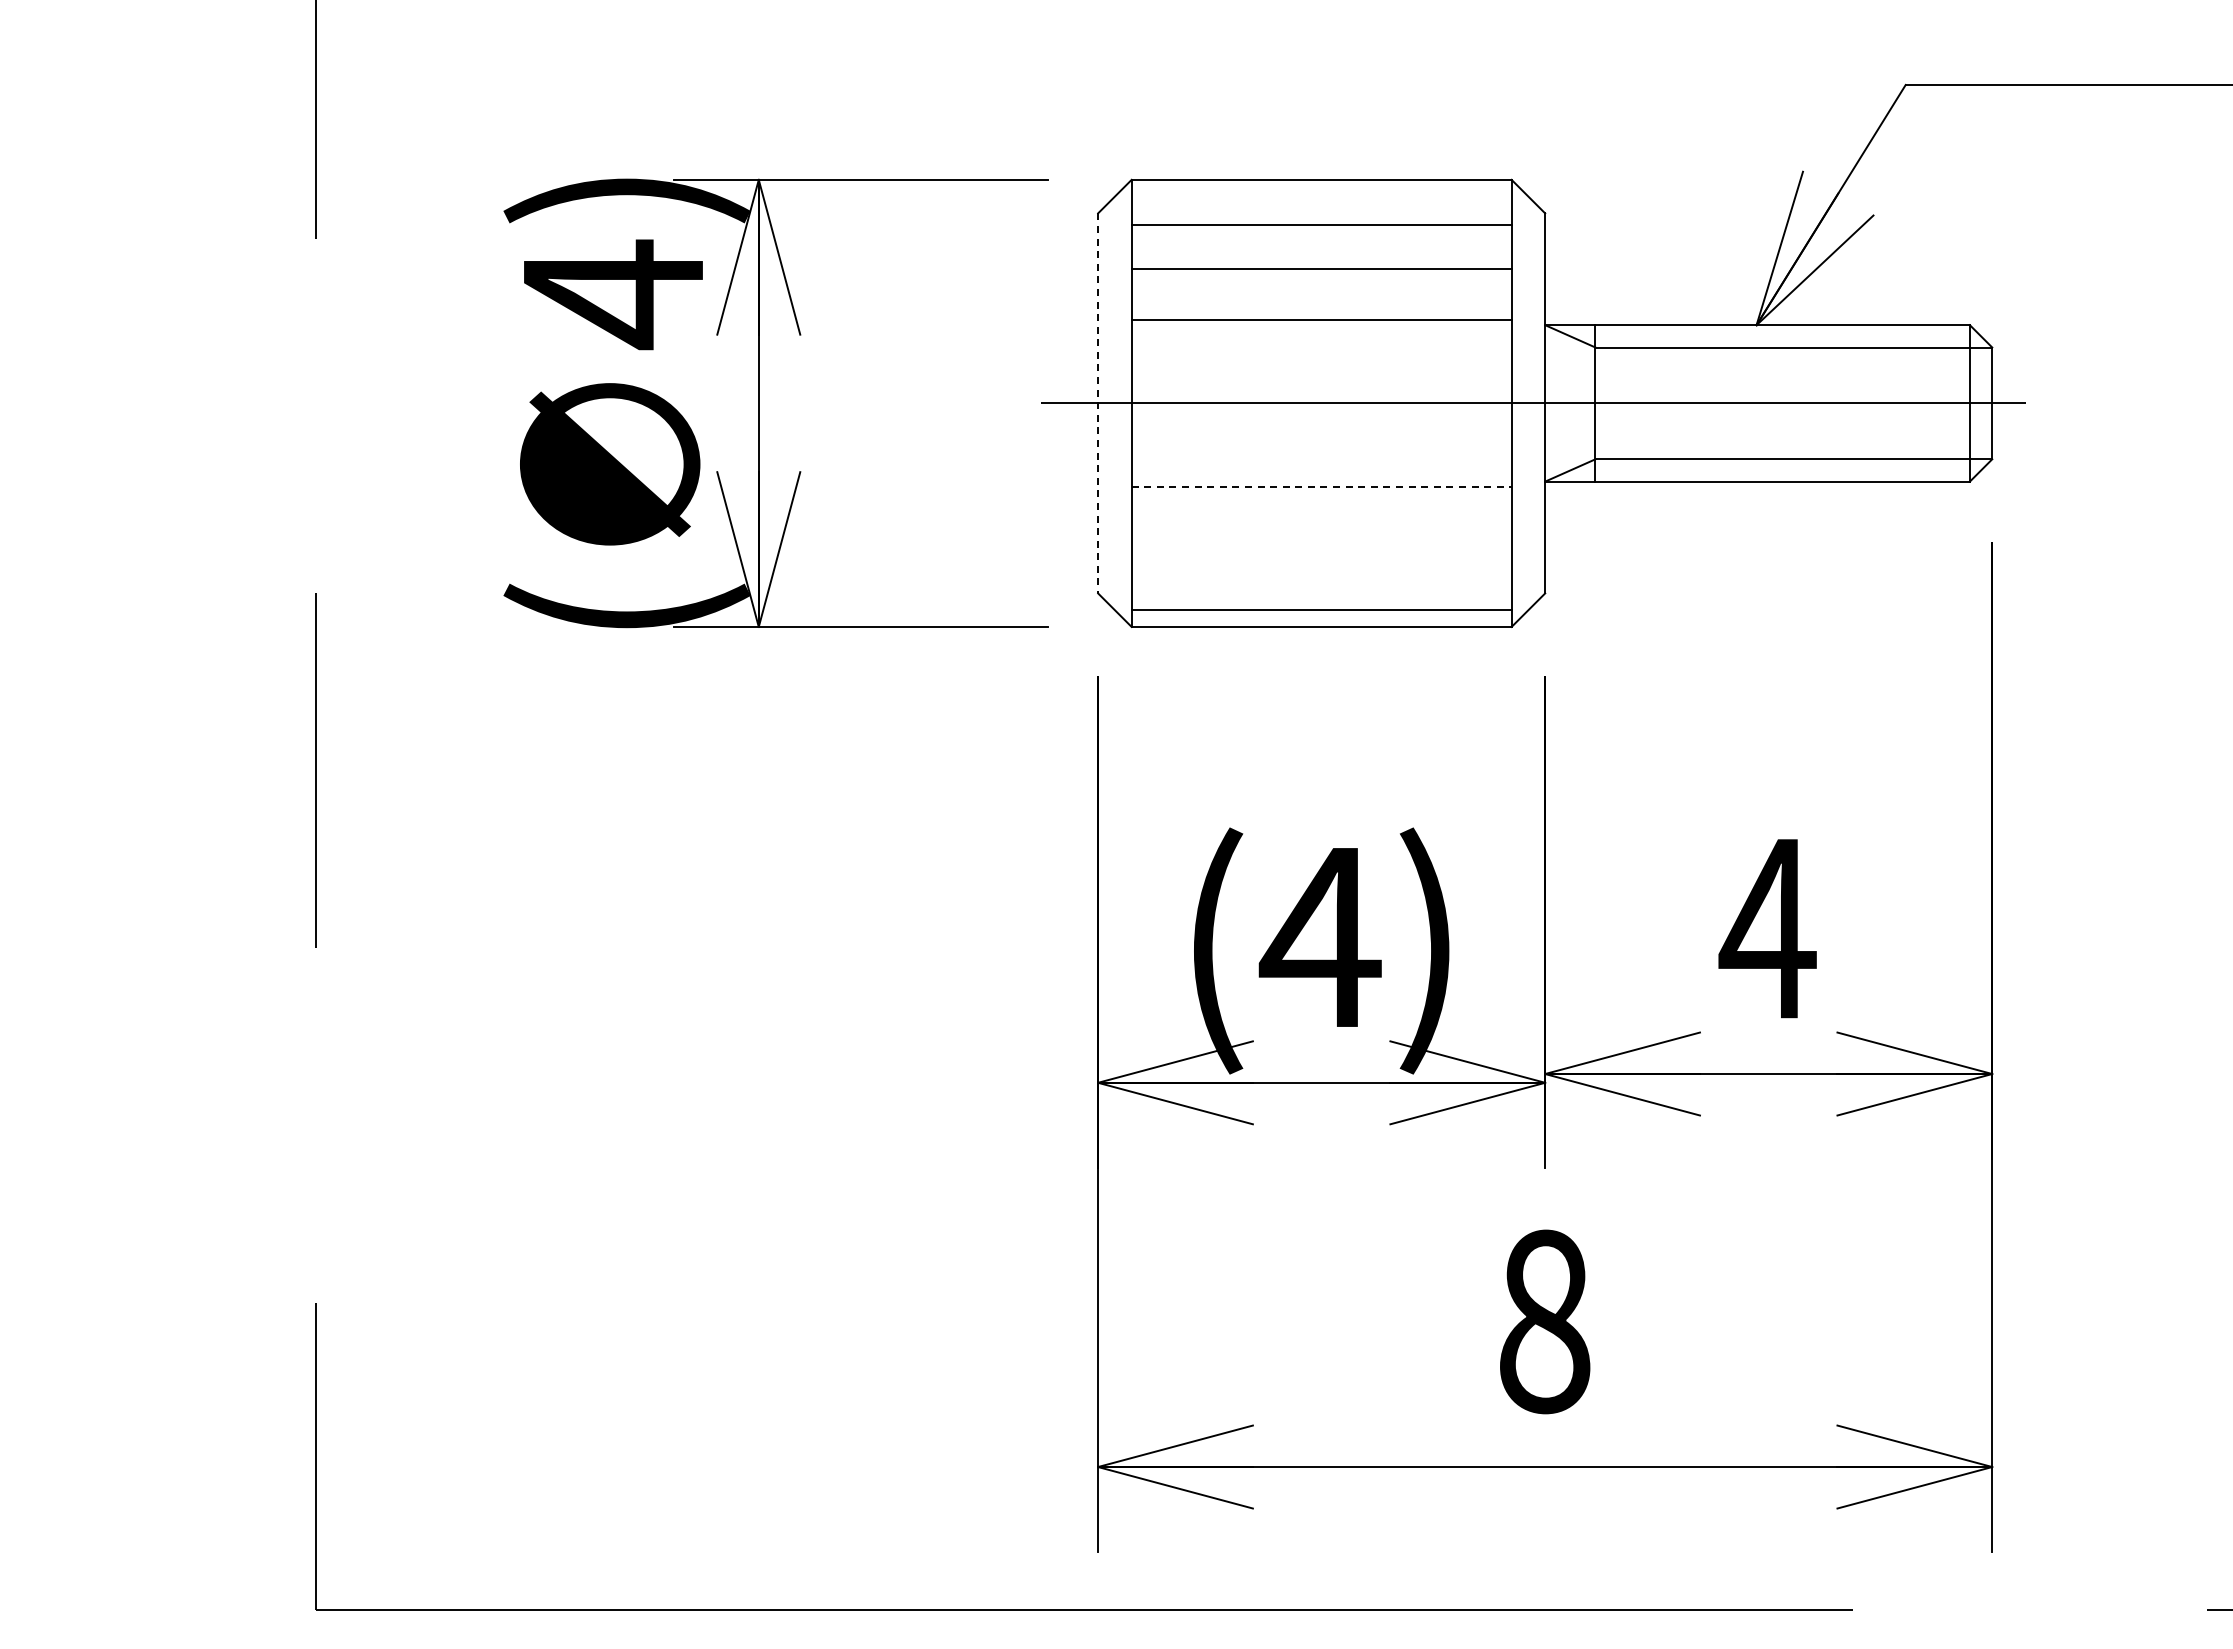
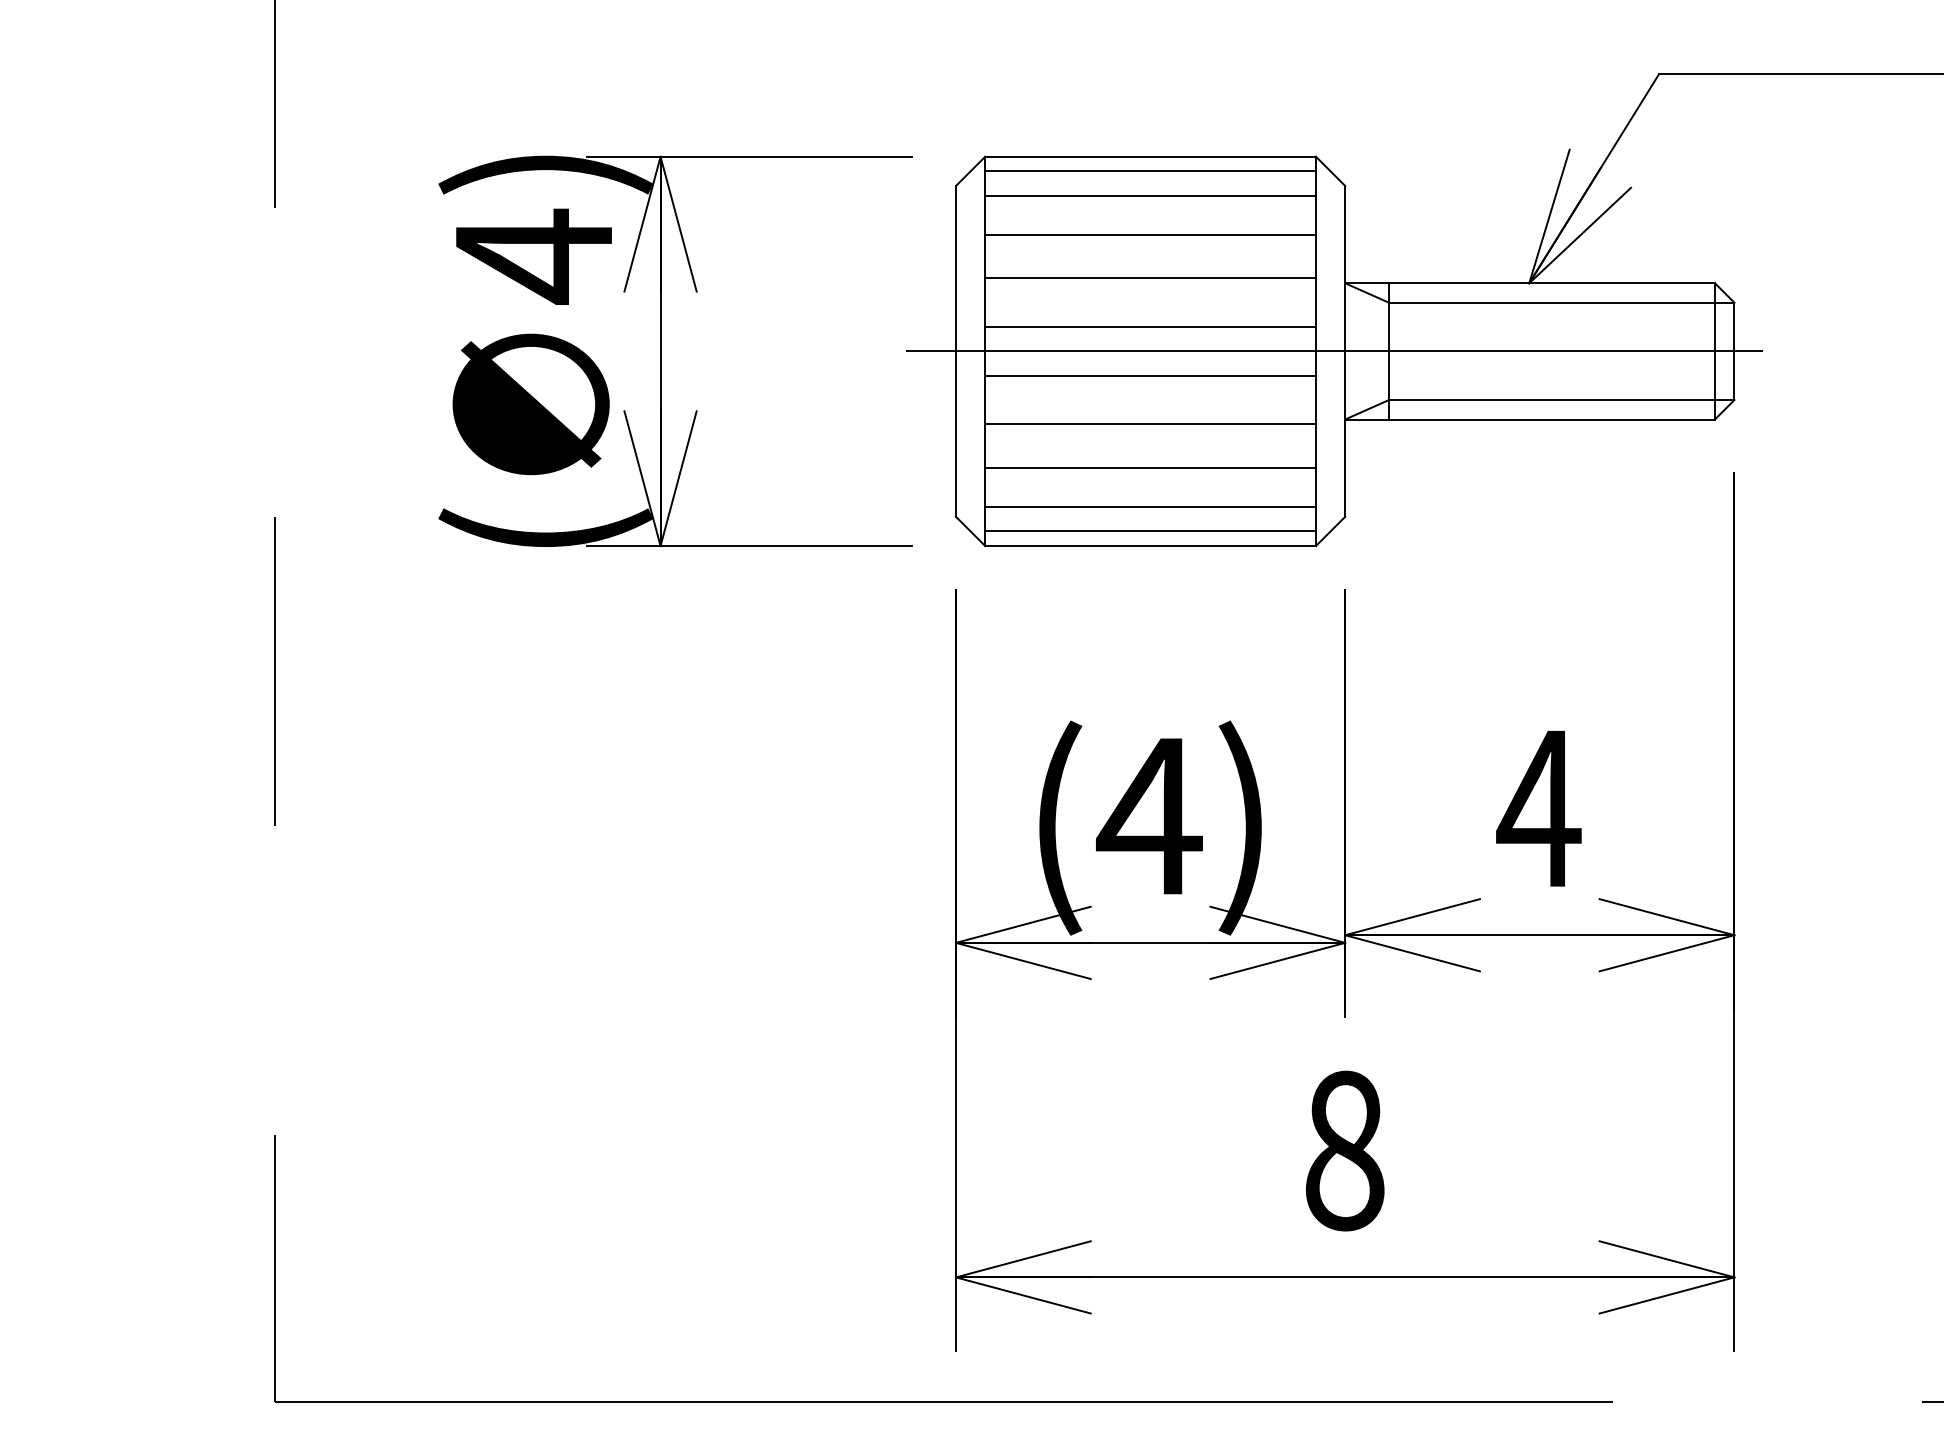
line: (1321, 196) -> (1150, 171), added
line: (1321, 375) -> (1150, 327), added
line: (1098, 403) -> (956, 351), dashed -> solid
line: (1321, 431) -> (1150, 375), added
line: (1322, 487) -> (1151, 424), dashed -> solid
line: (1321, 537) -> (1150, 468), added
line: (1321, 582) -> (1150, 507), added

